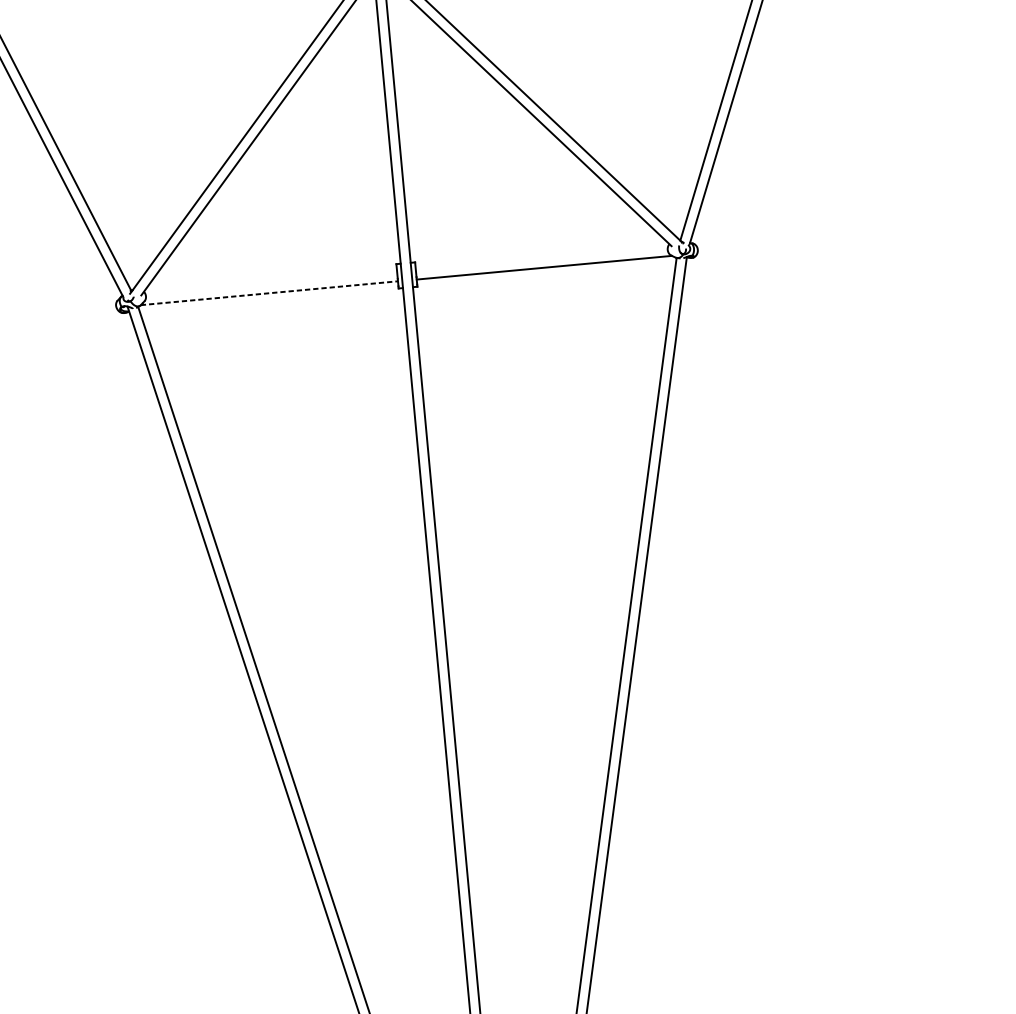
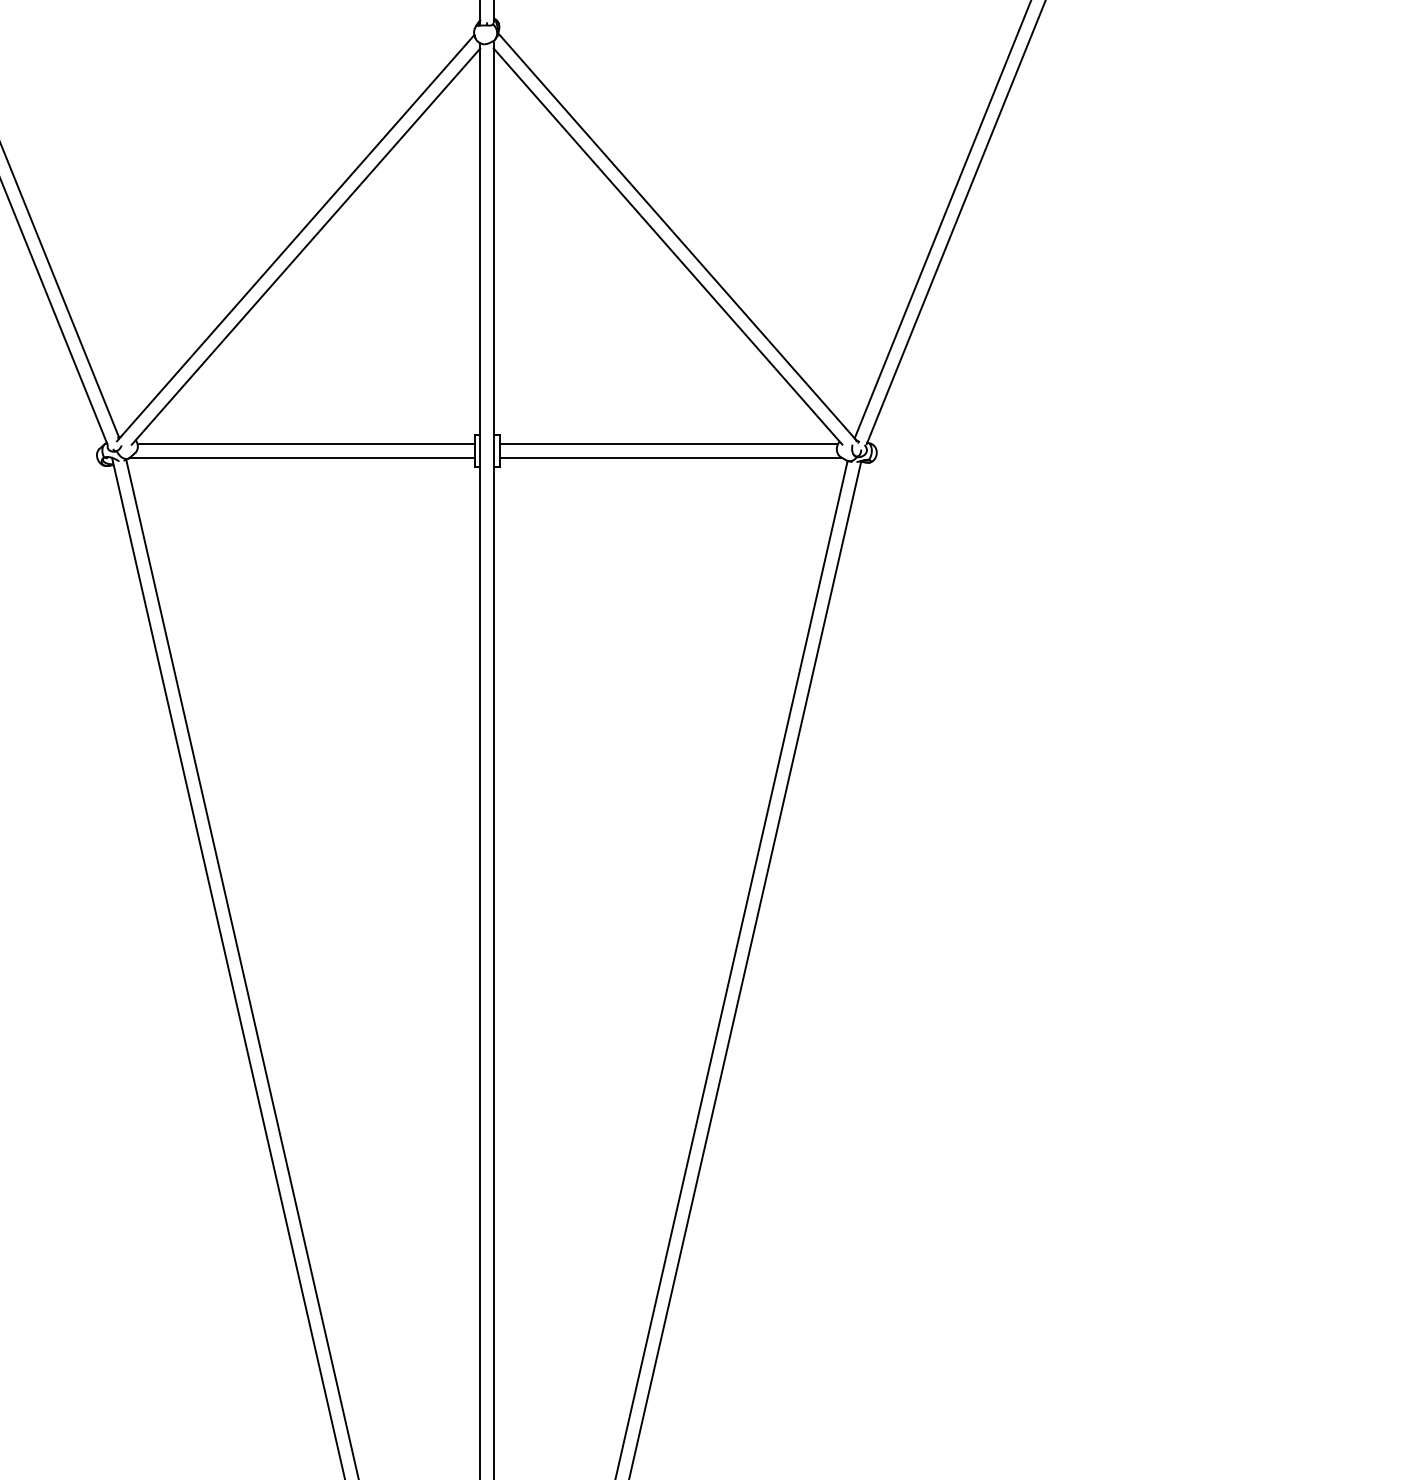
line: (541, 258) -> (668, 444), added
line: (270, 283) -> (305, 444), added
line: (269, 293) -> (302, 457), dashed -> solid

